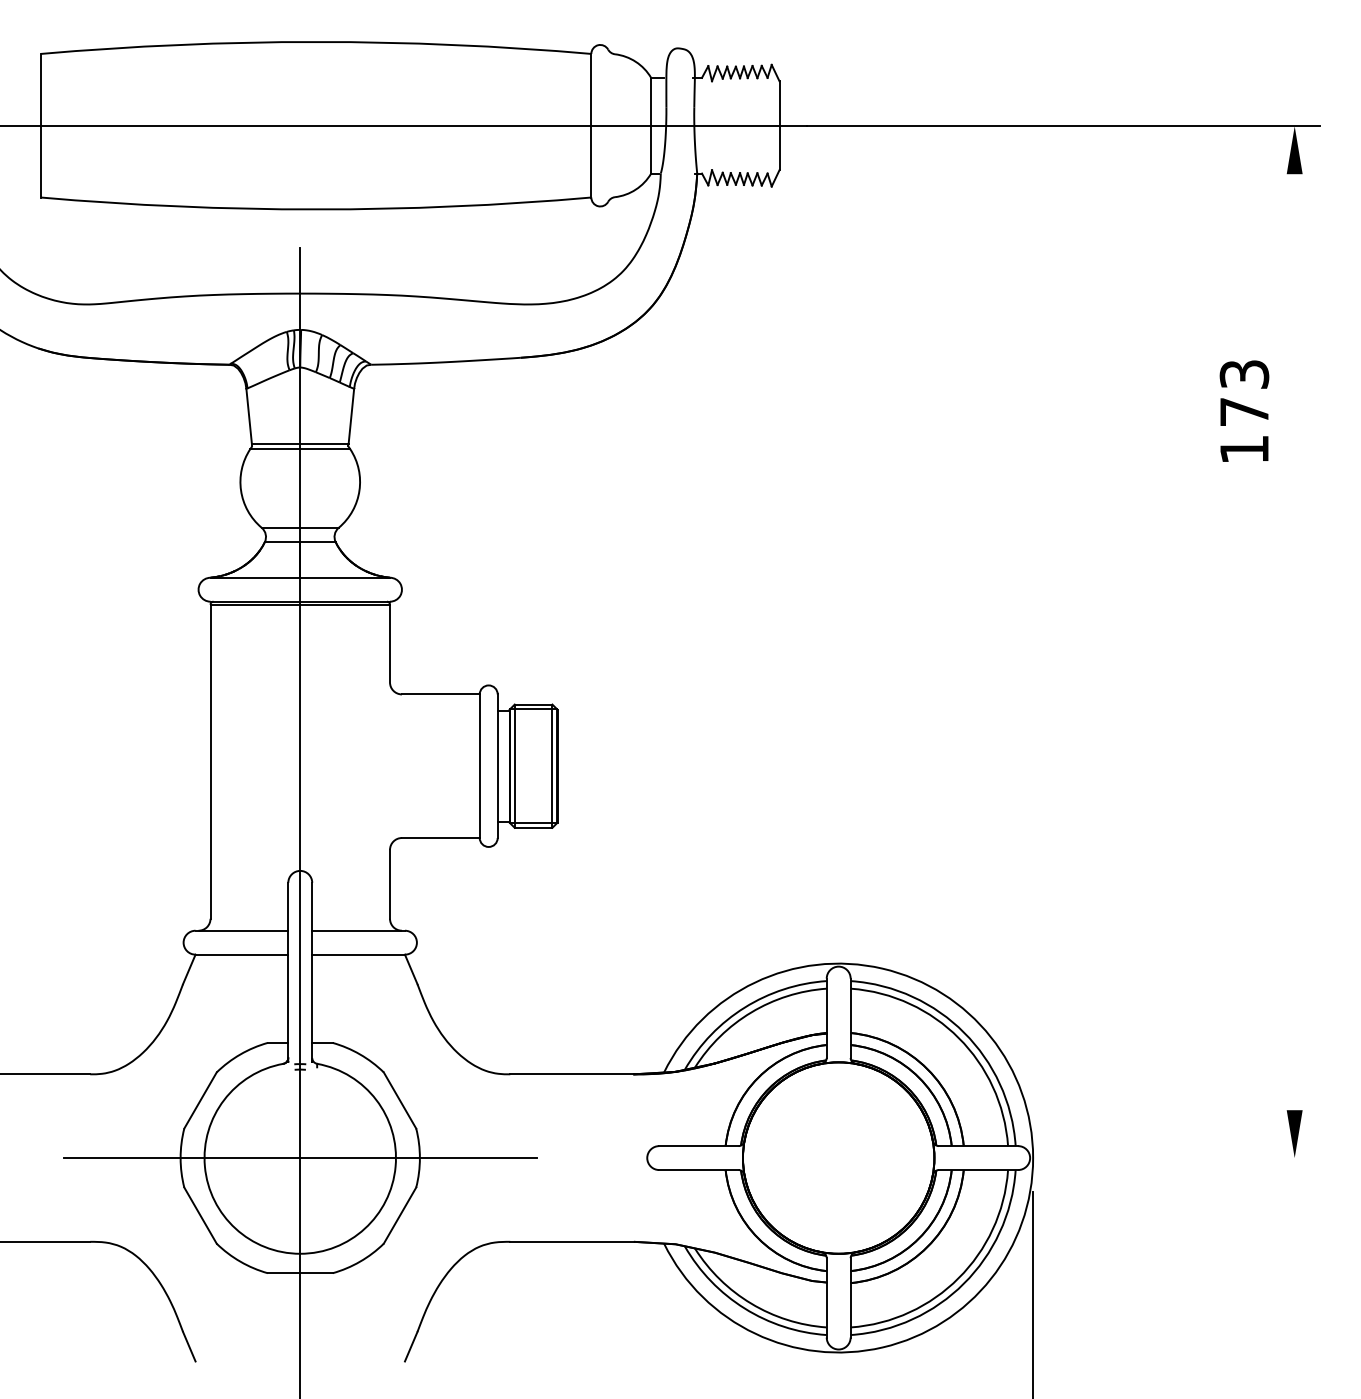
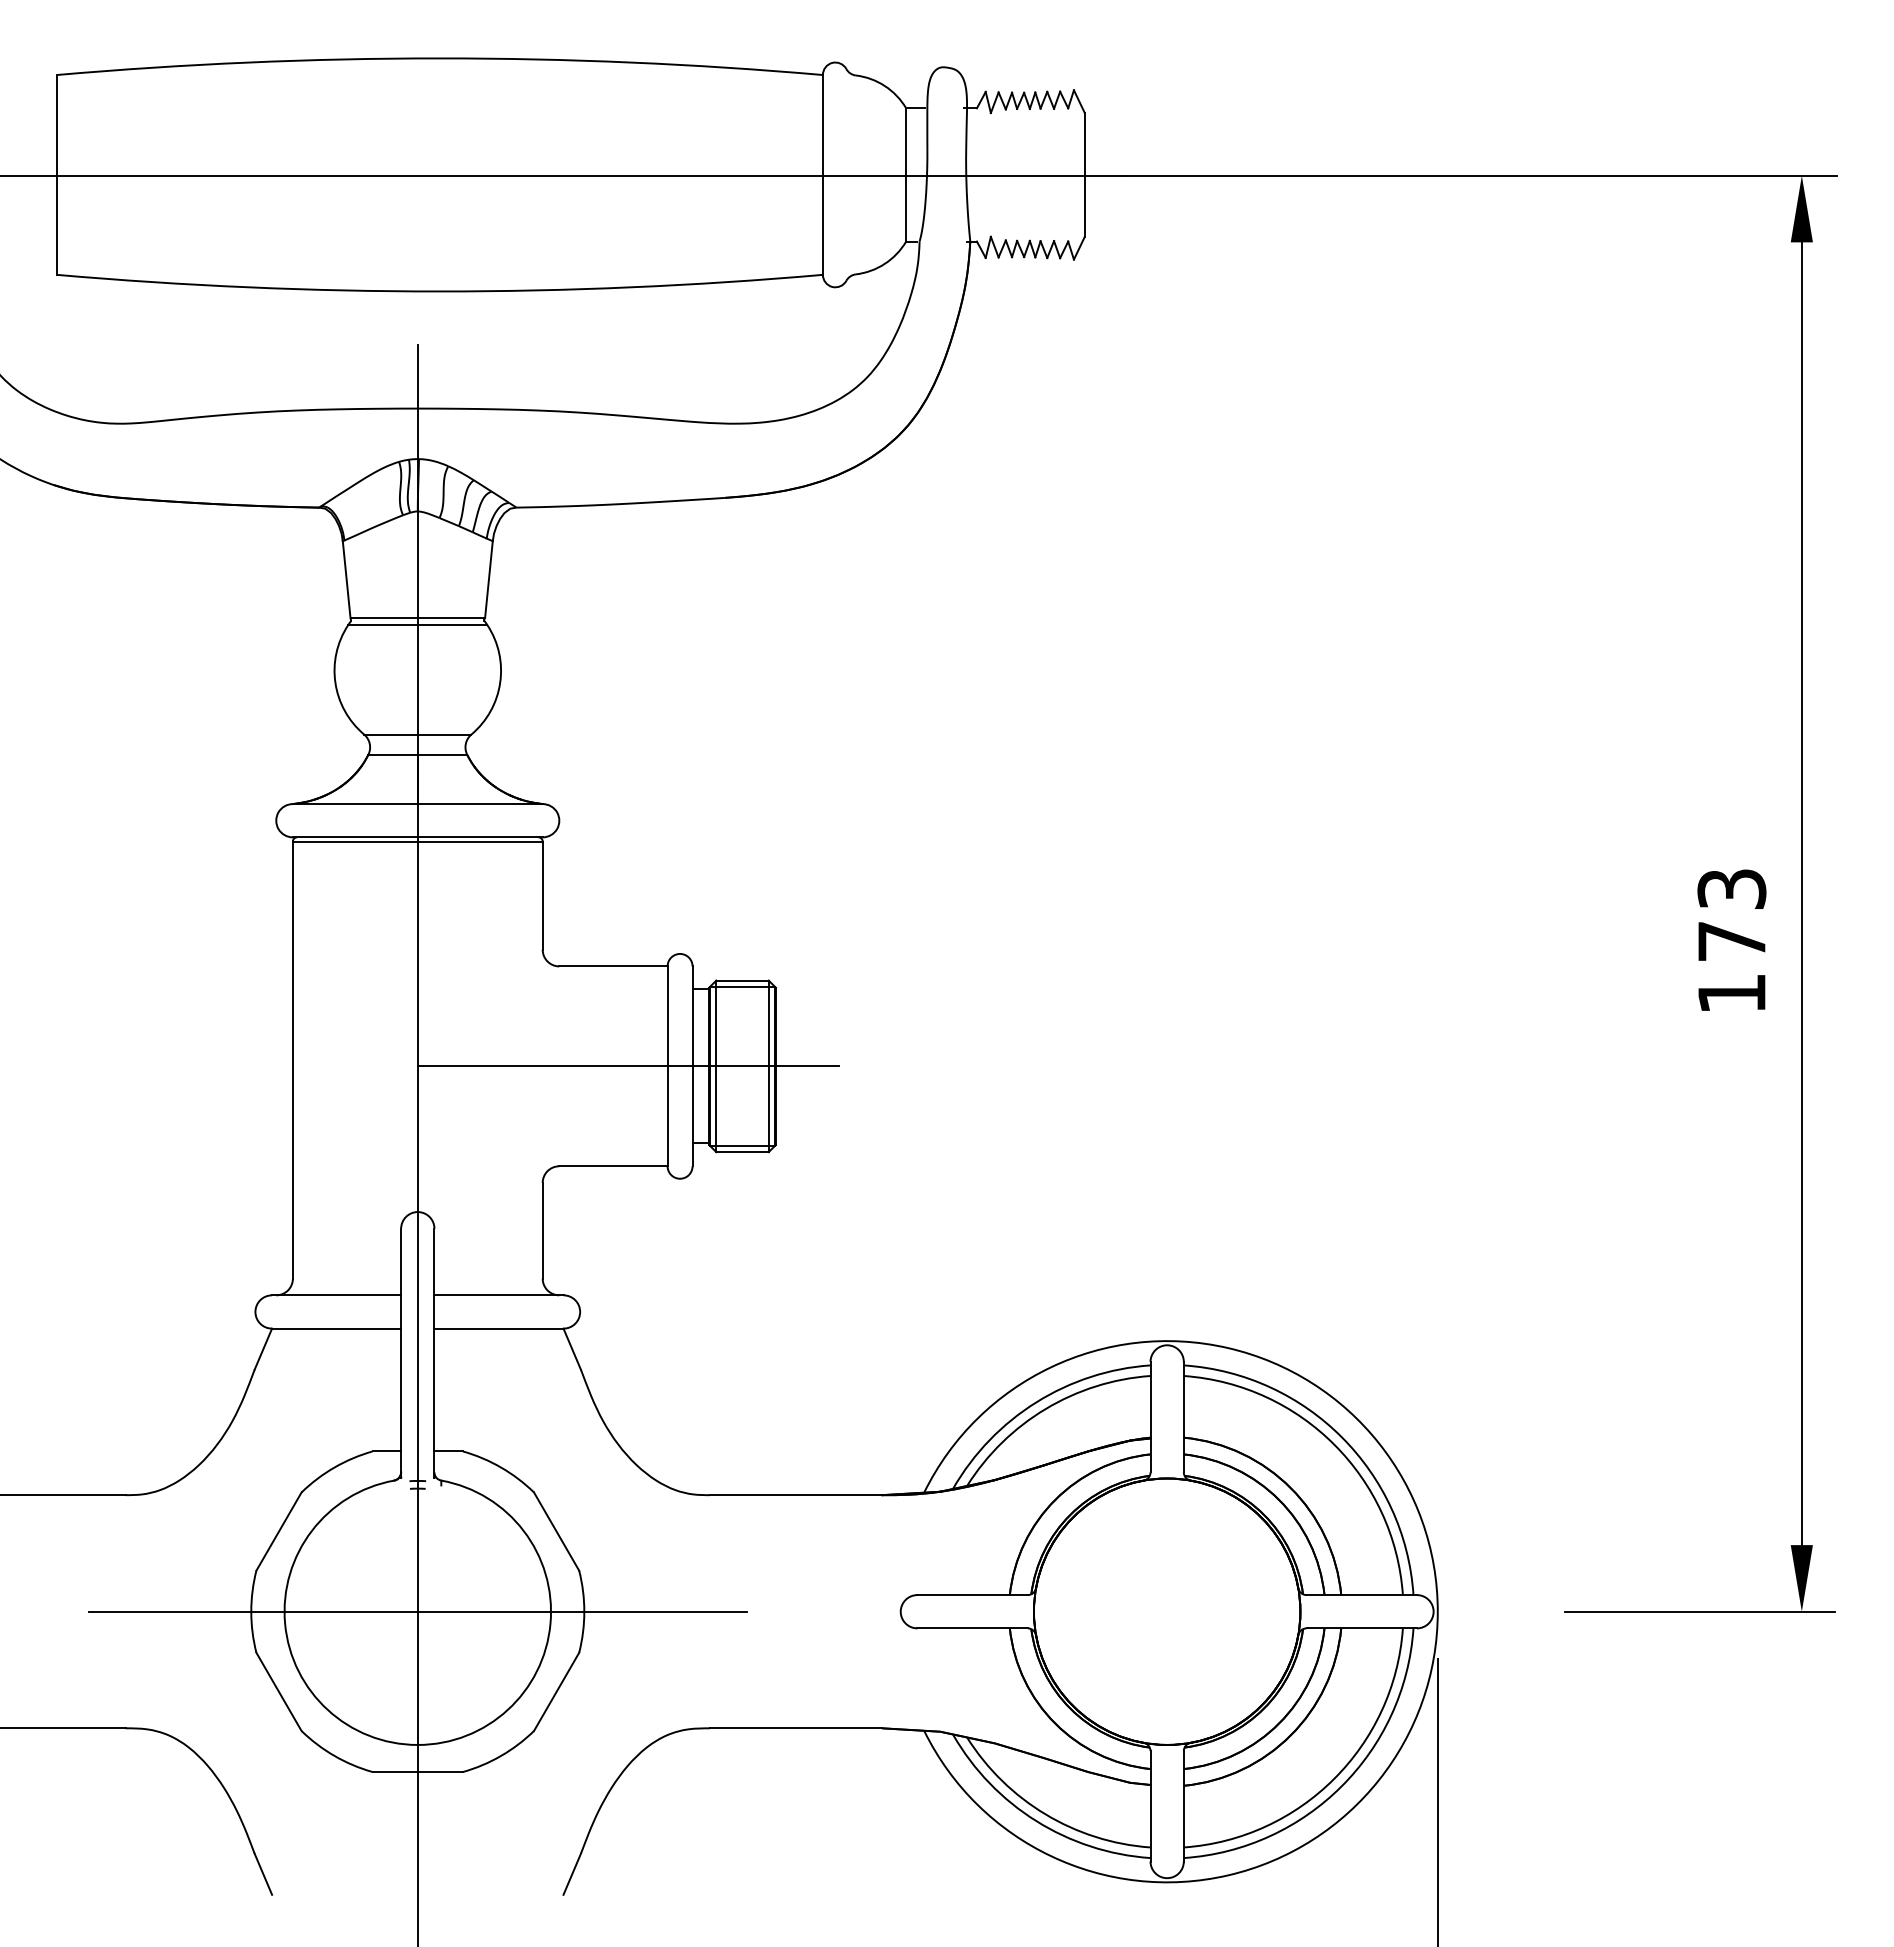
text: (1244, 410) -> (1731, 939), moved
line: (1294, 627) -> (1801, 873), added
line: (451, 766) -> (628, 1066), added
line: (1221, 1157) -> (1699, 1611), added

